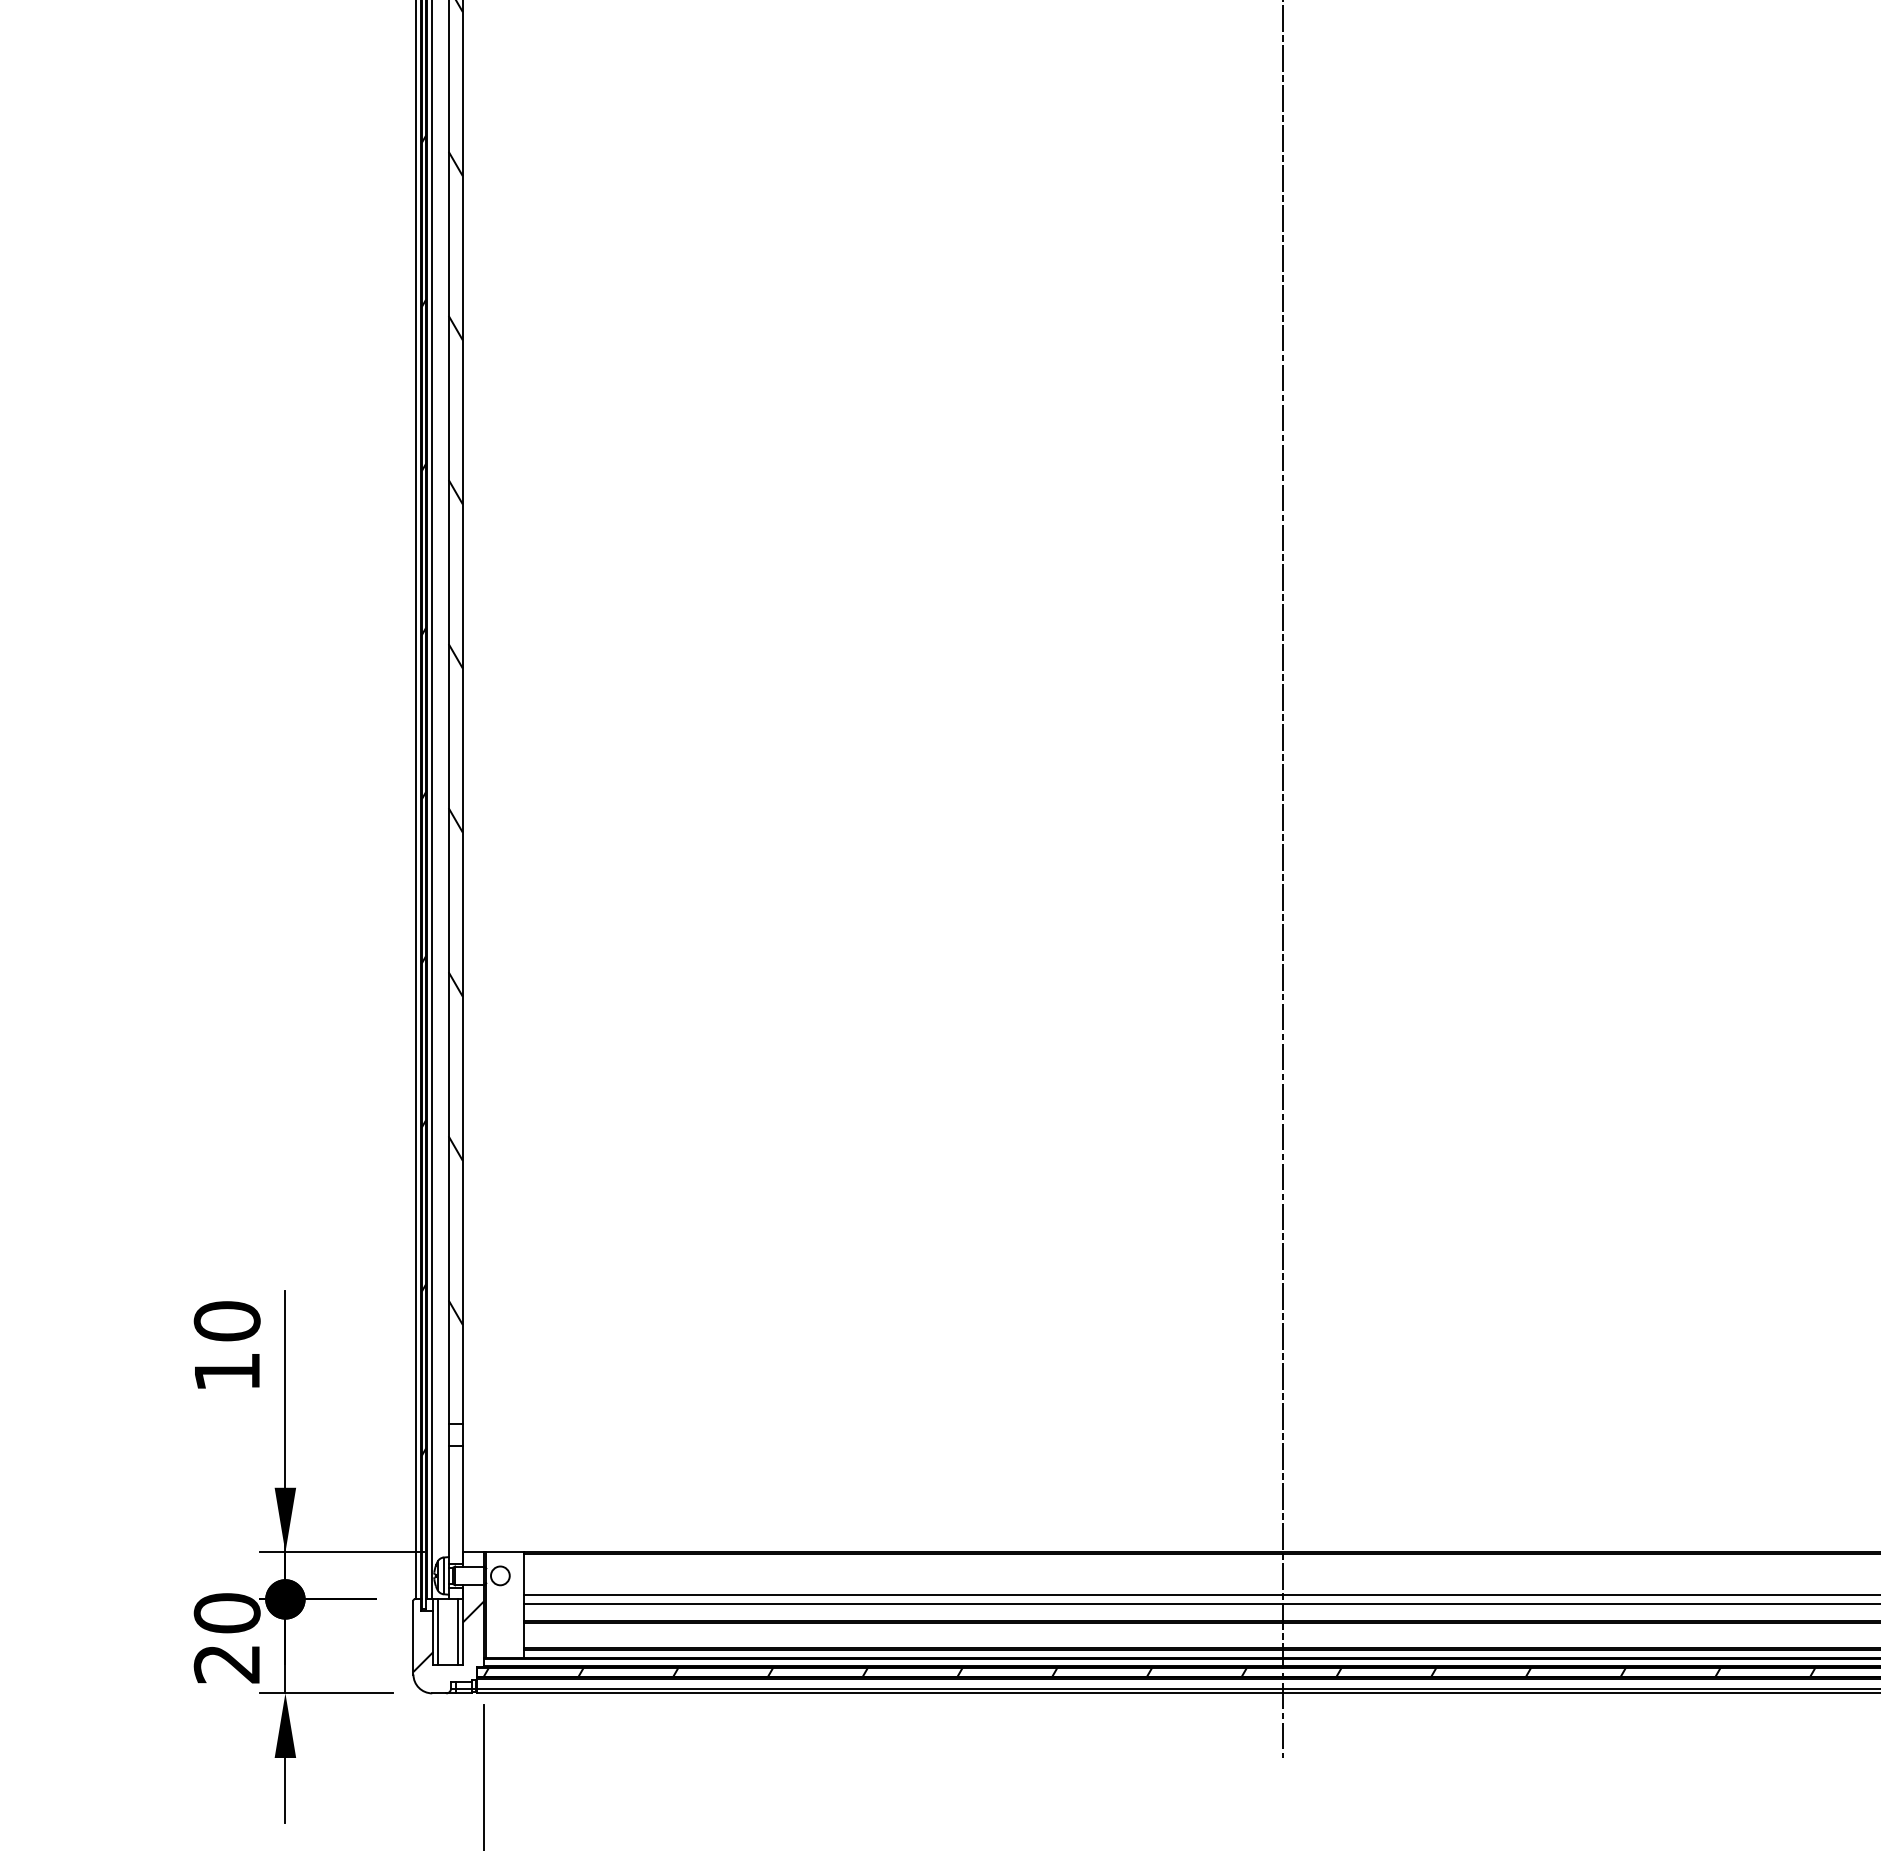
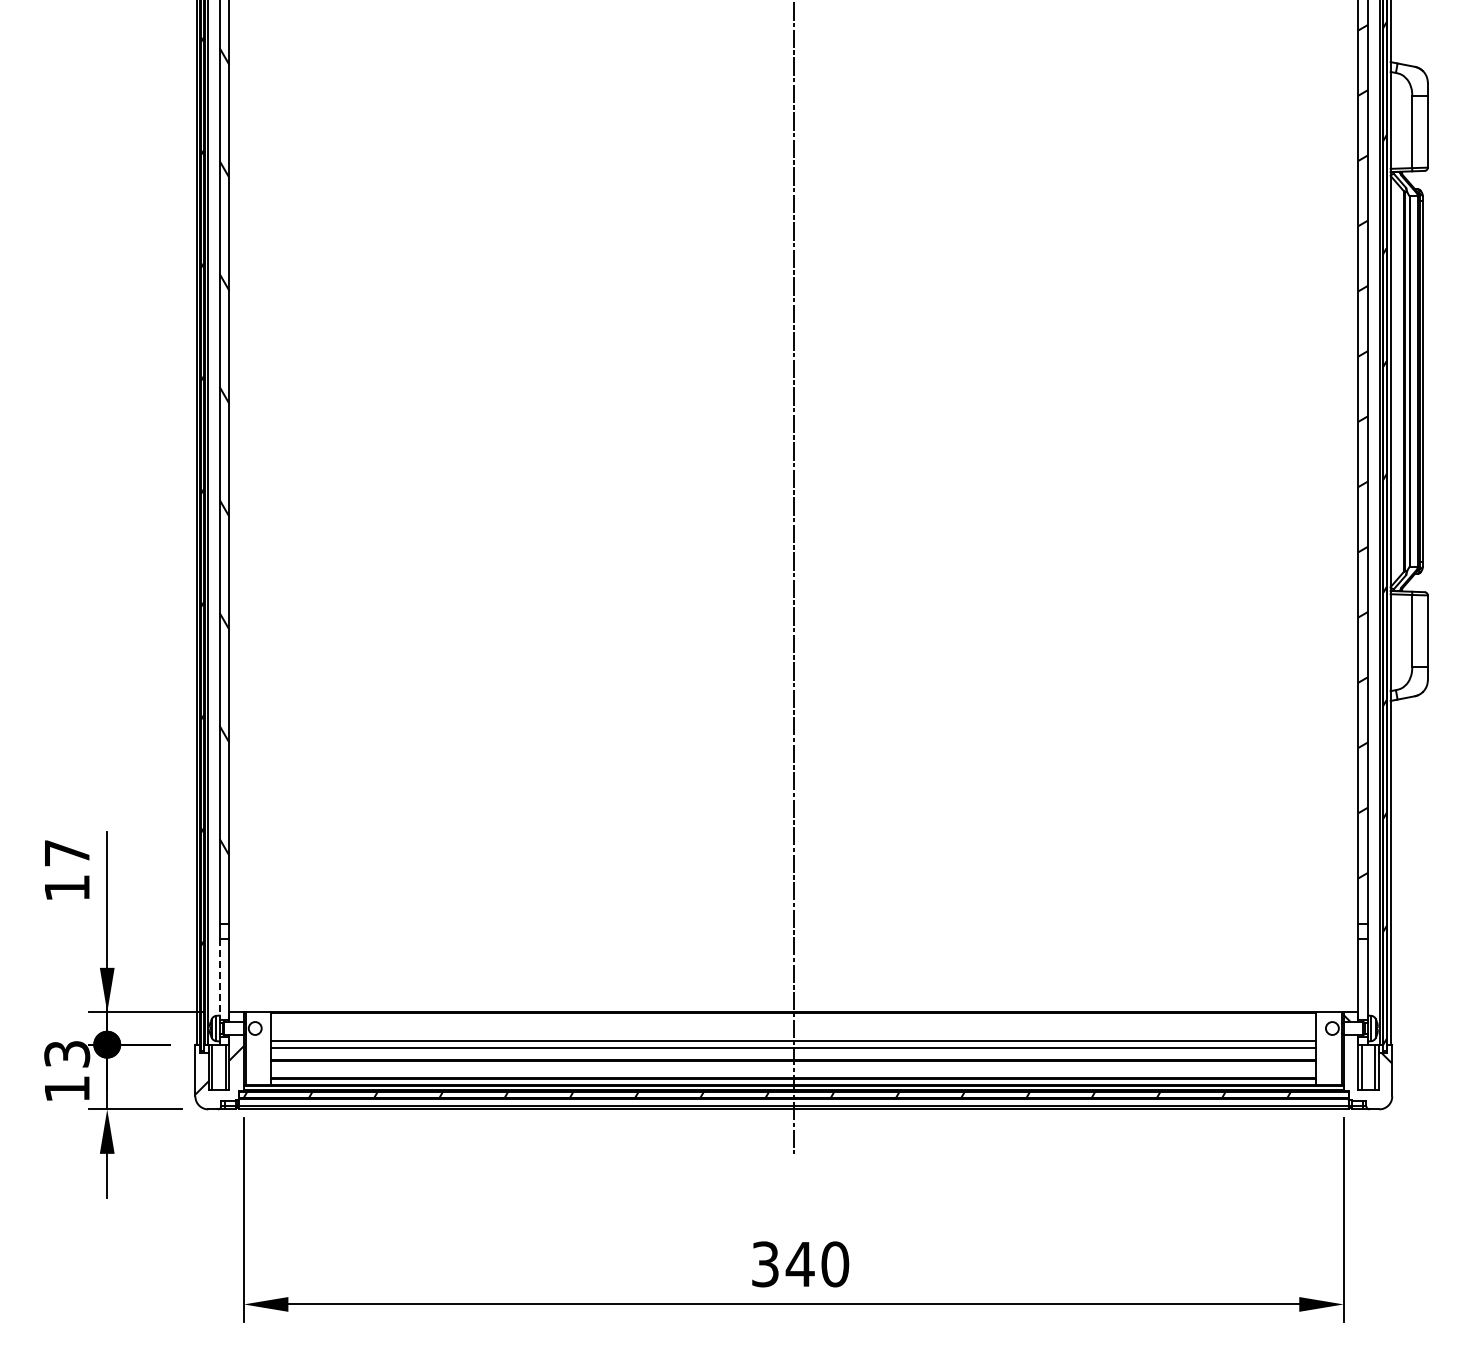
text: (227, 1320) -> (67, 852), 10 -> 17
line: (448, 1501) -> (219, 977), solid -> dashed
text: (227, 1638) -> (67, 1071), 20 -> 13

